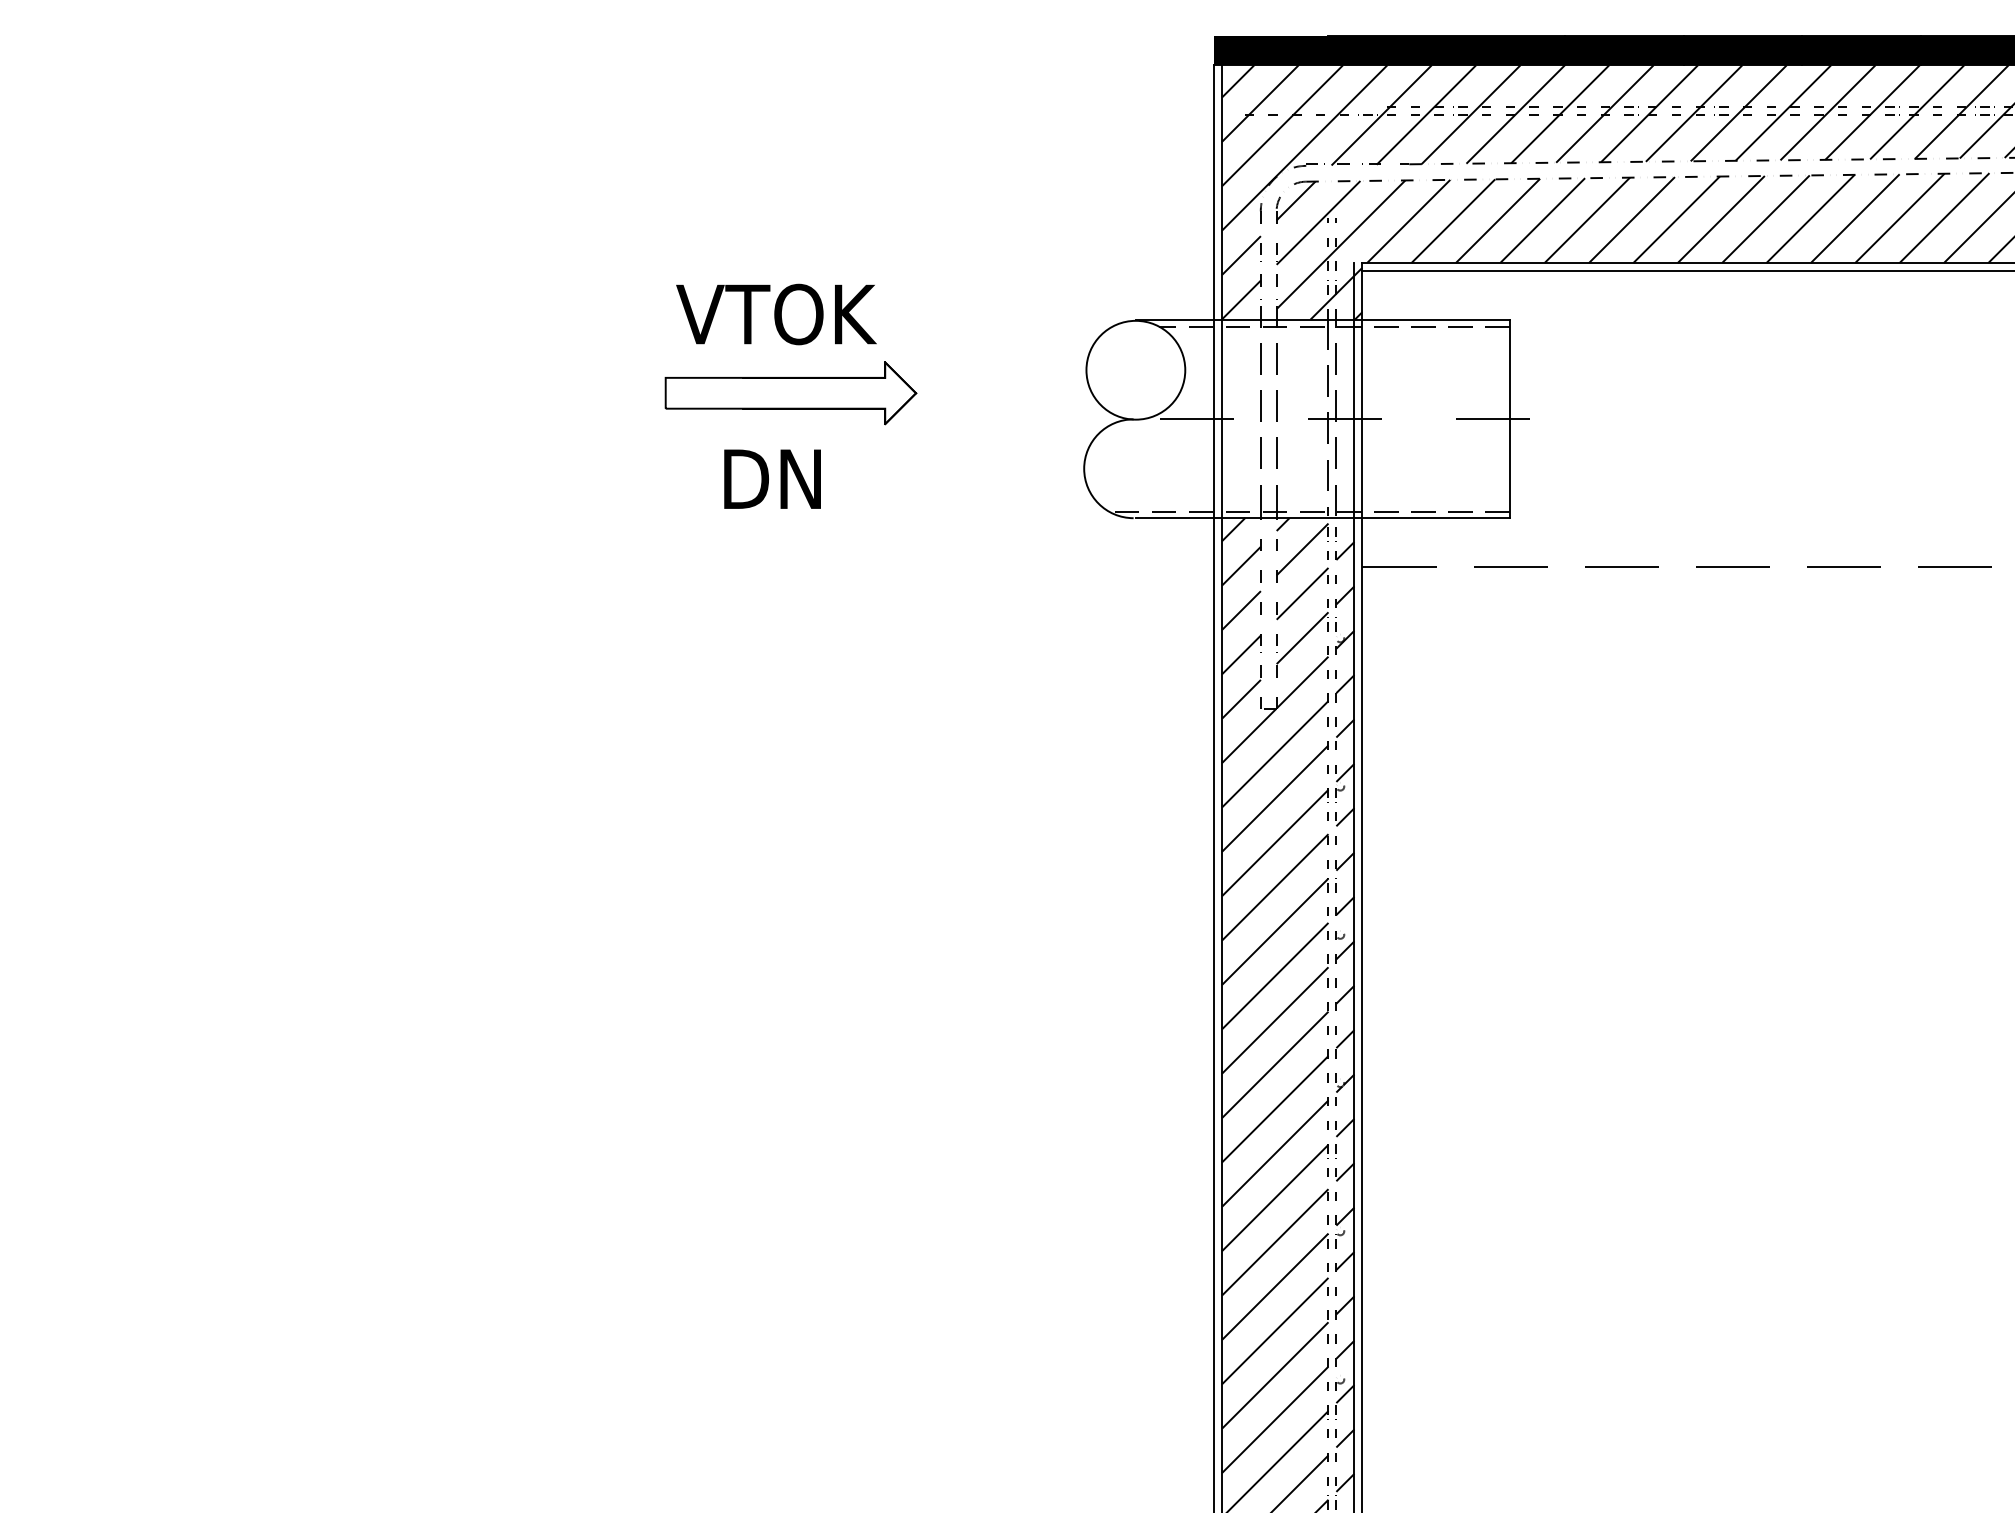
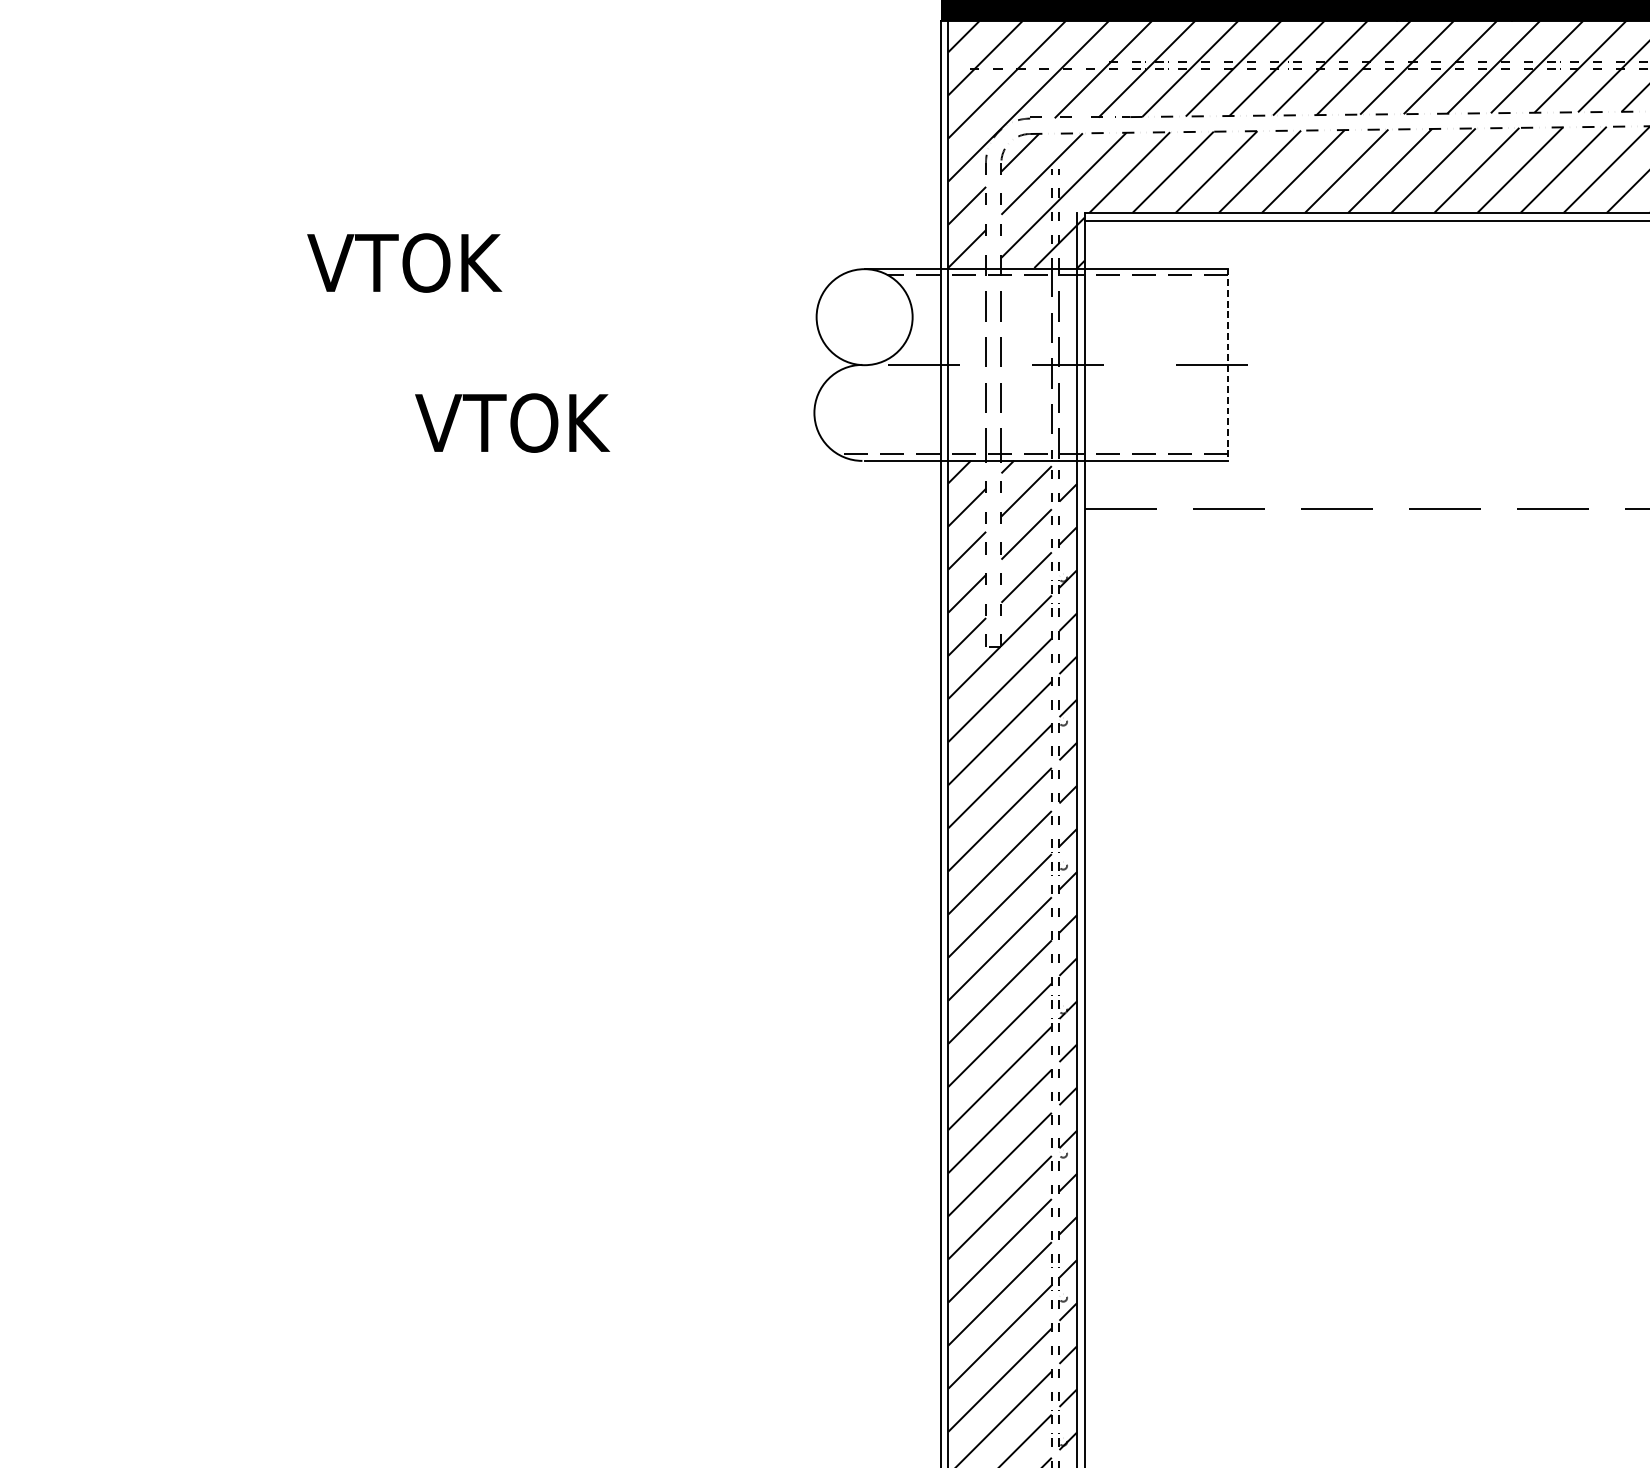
text: (776, 314) -> (404, 263), moved
part: (790, 393) -> (529, 339), removed
line: (1509, 419) -> (1227, 365), solid -> dashed
text: (773, 478) -> (512, 422), DN -> VTOK

